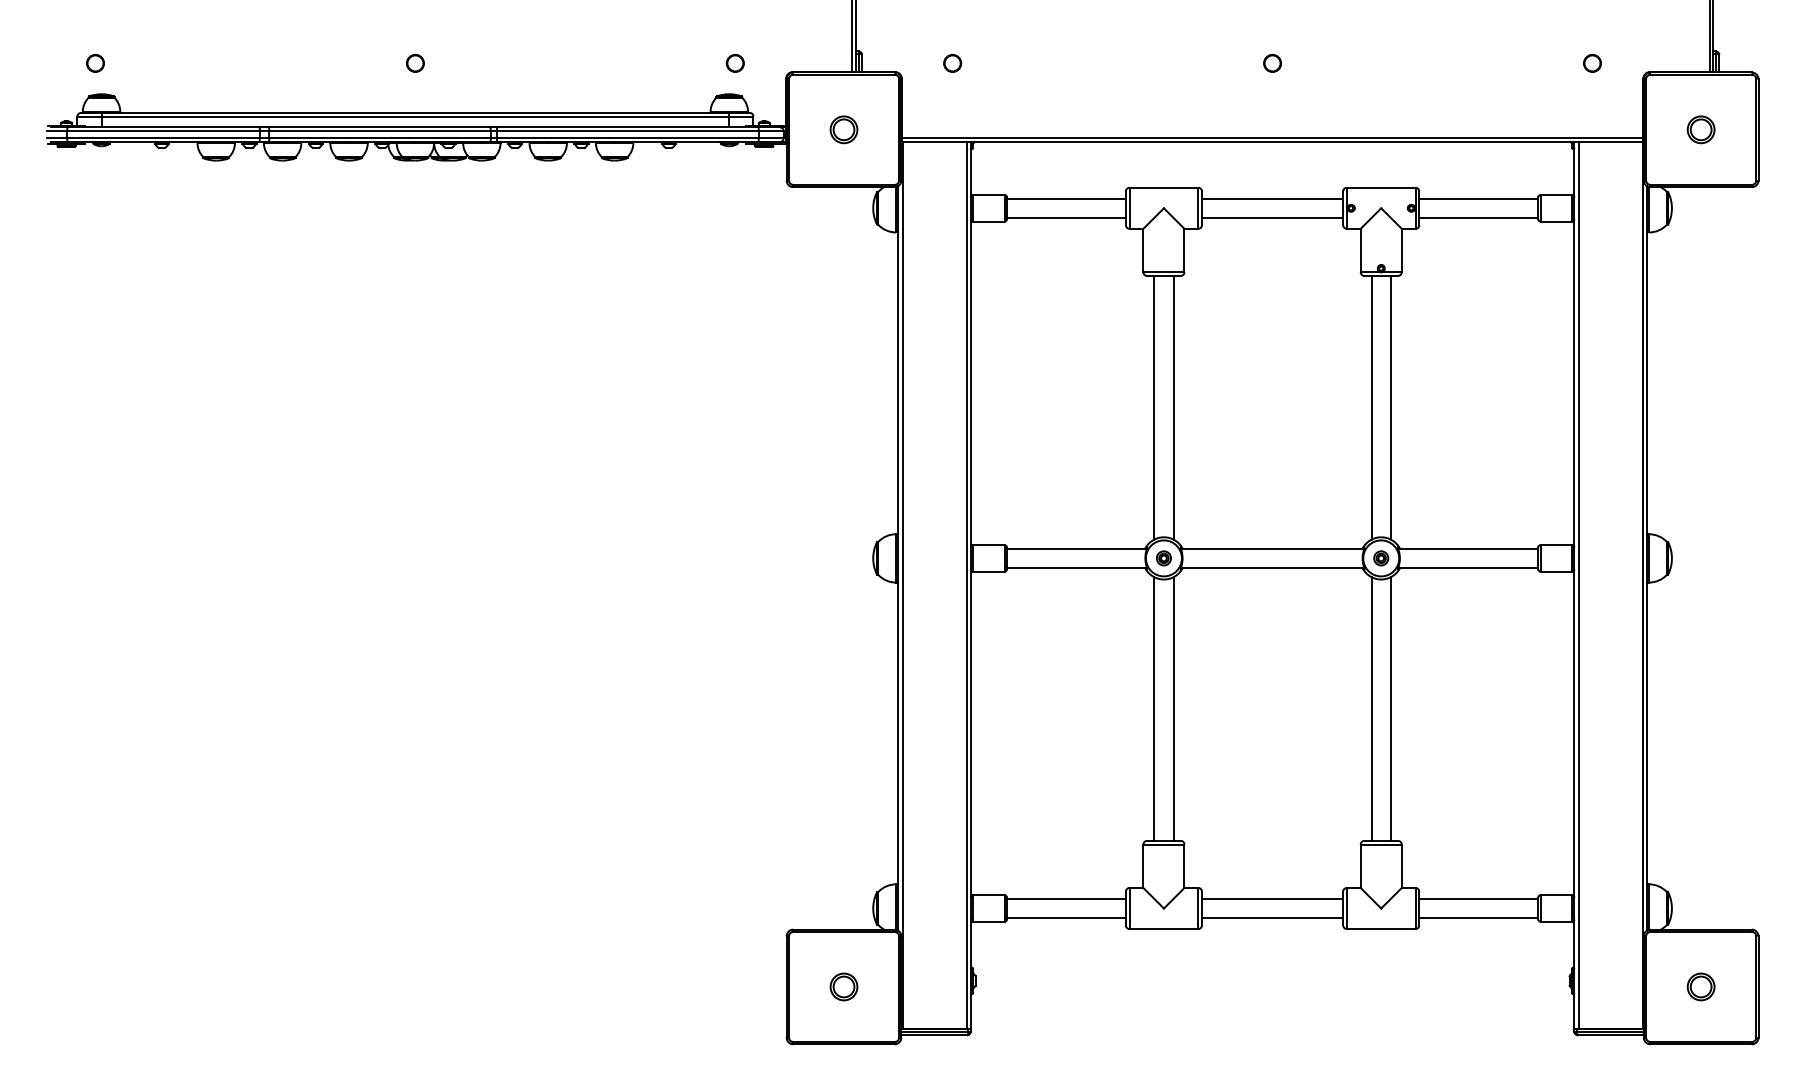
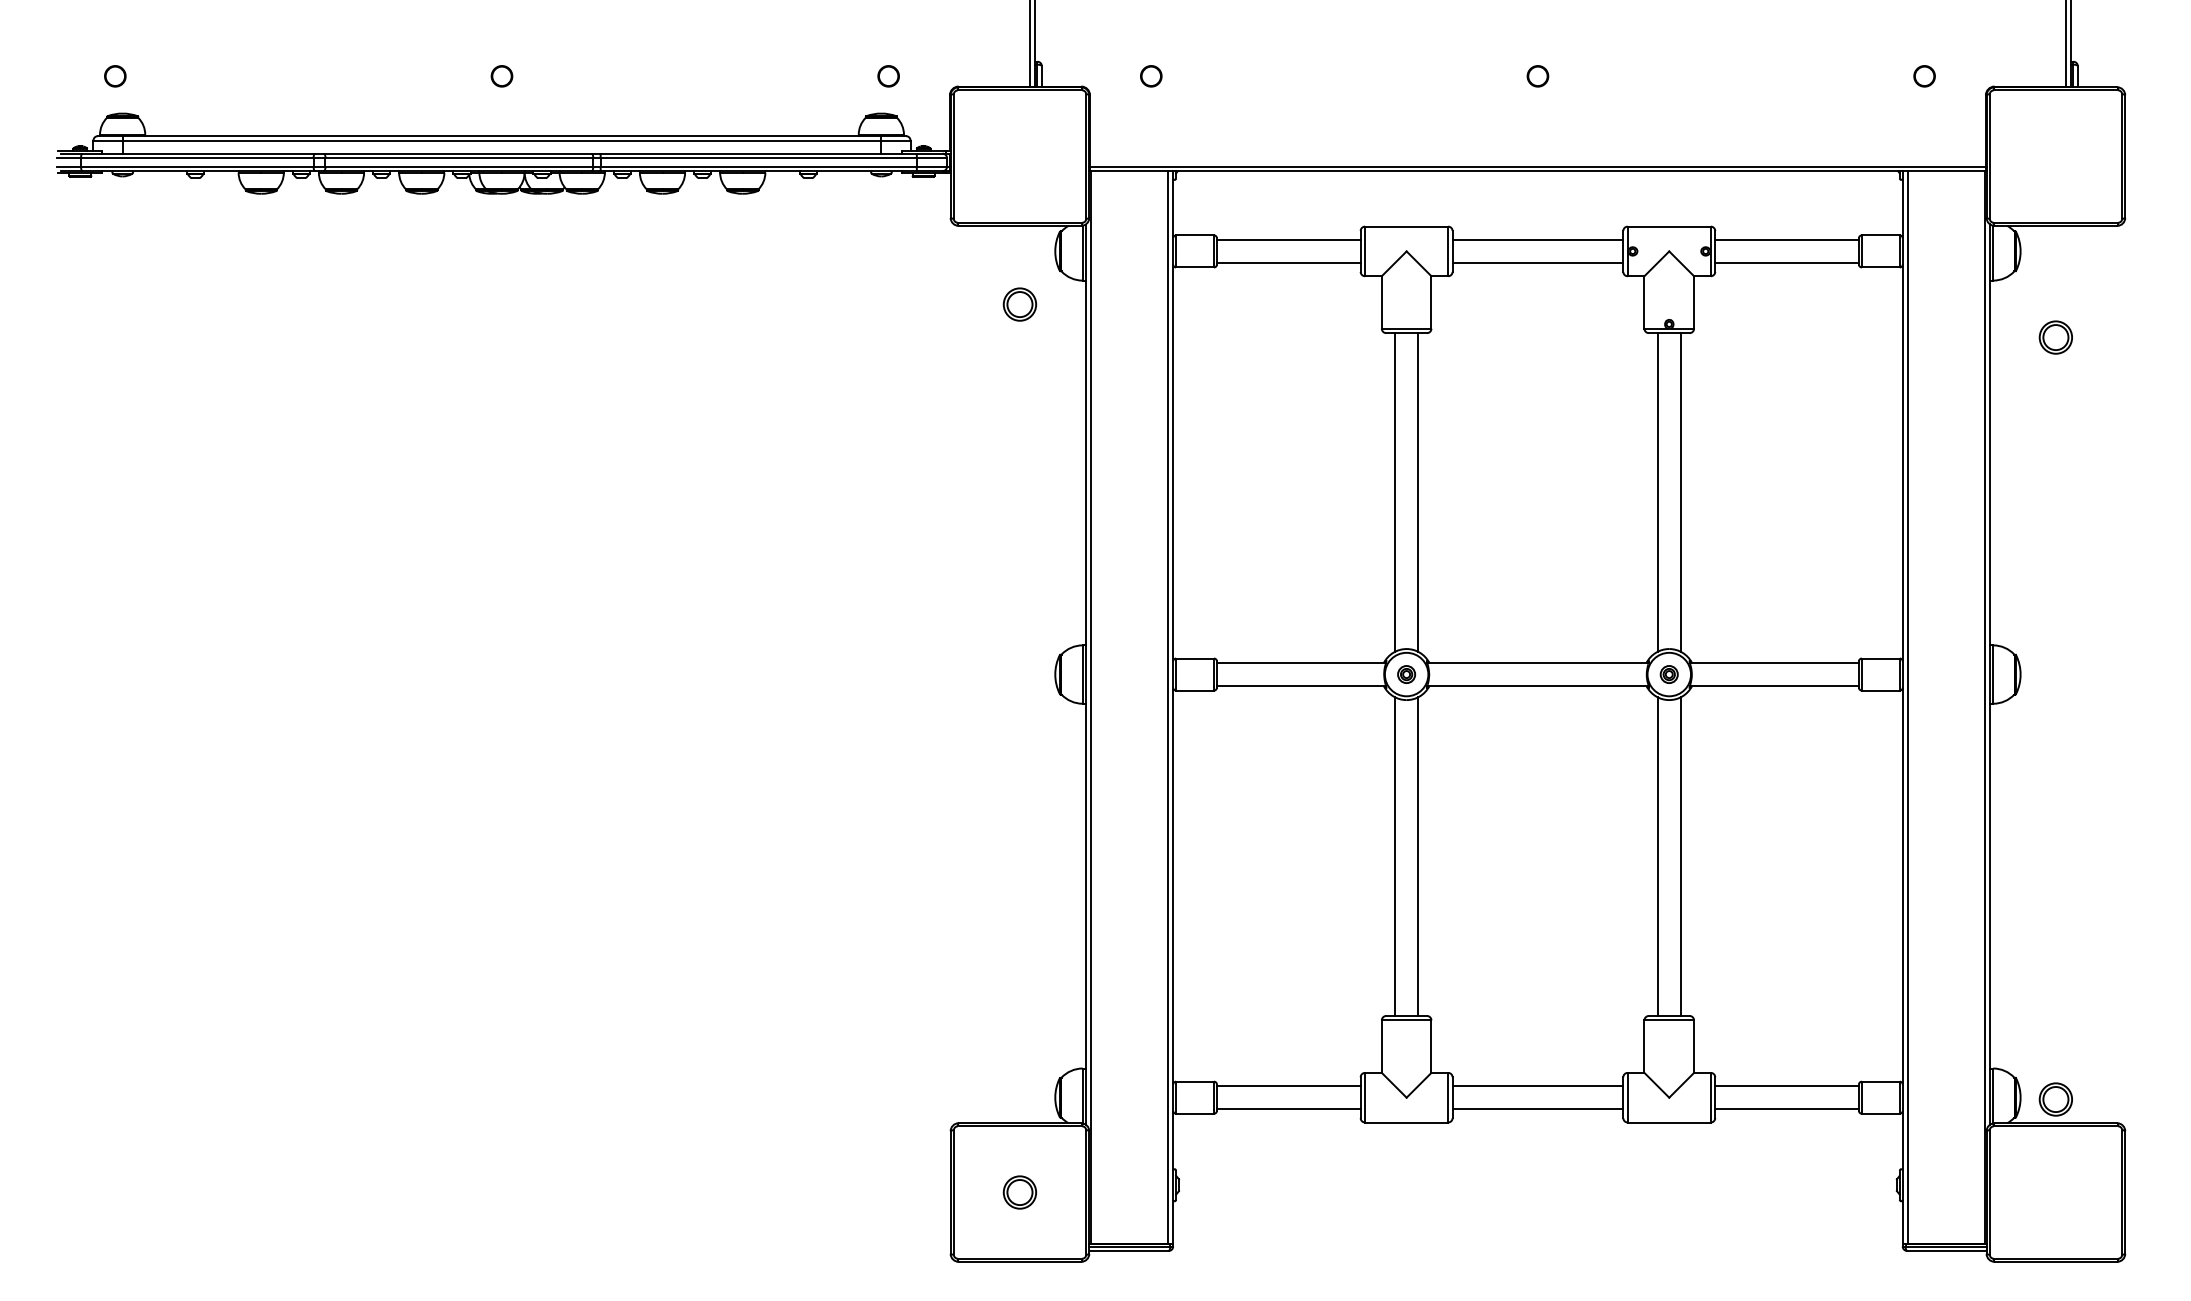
part: (843, 129) -> (1019, 304), moved
part: (1700, 129) -> (2055, 337), moved
part: (1700, 986) -> (2055, 1099), moved

